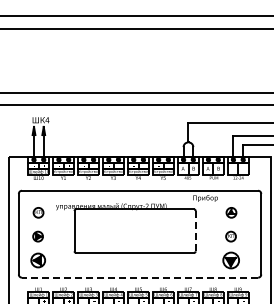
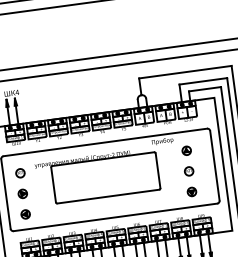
line: (195, 231) -> (157, 171), dashed -> solid
part: (37, 260) -> (25, 214), size x0.71
part: (230, 260) -> (191, 192), size x0.62
line: (139, 277) -> (114, 217), dashed -> solid

